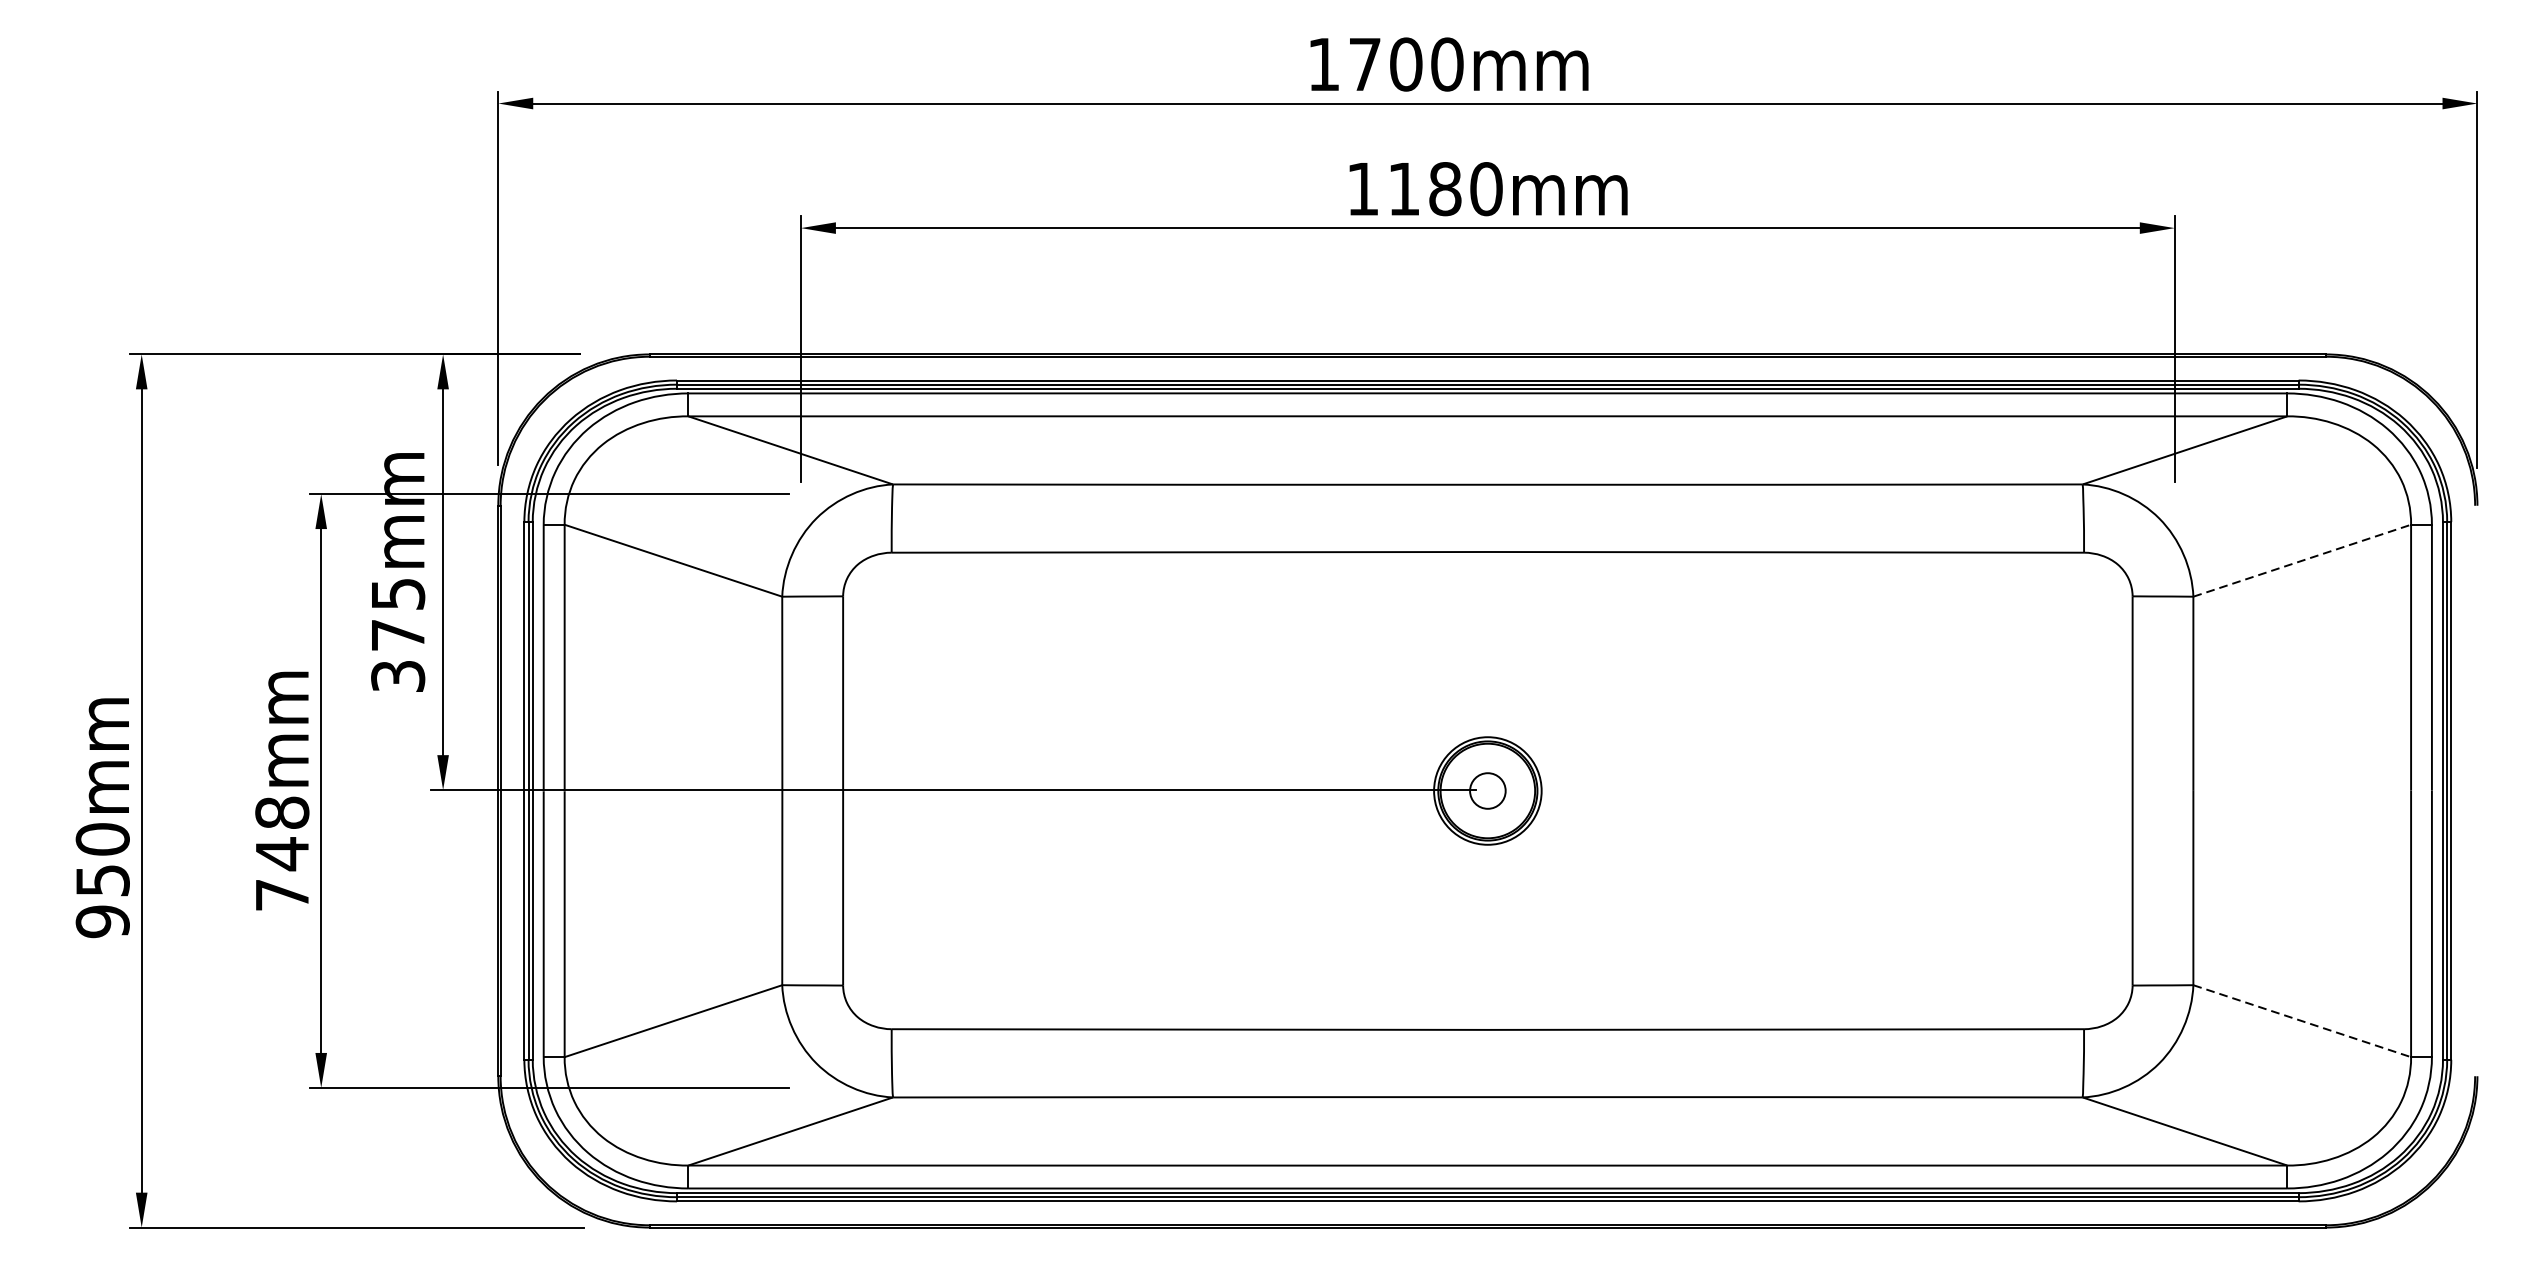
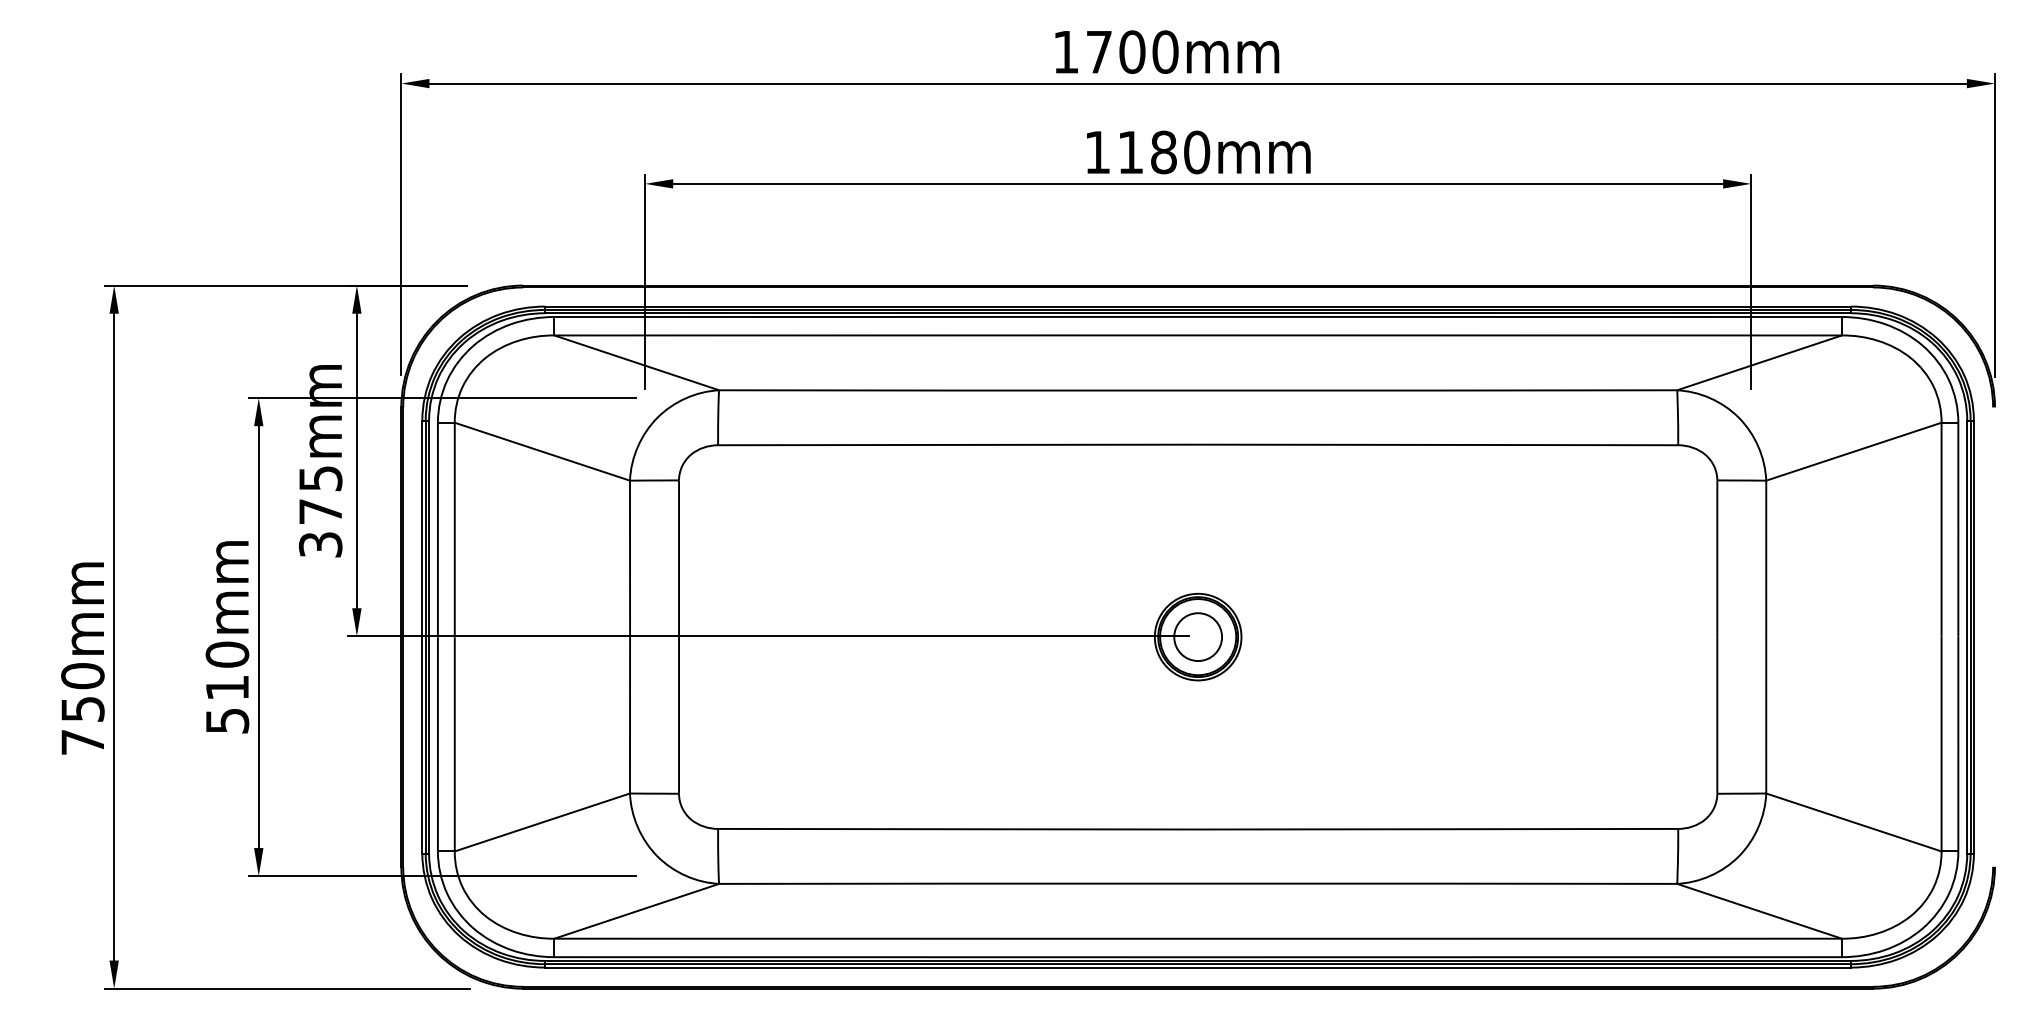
line: (2302, 560) -> (1854, 451), dashed -> solid
circle: (1488, 791) -> (1198, 637), size x1.67
text: (282, 853) -> (227, 687), 748mm -> 510mm
text: (102, 921) -> (82, 742), 950mm -> 750mm
line: (2302, 1021) -> (1854, 822), dashed -> solid

